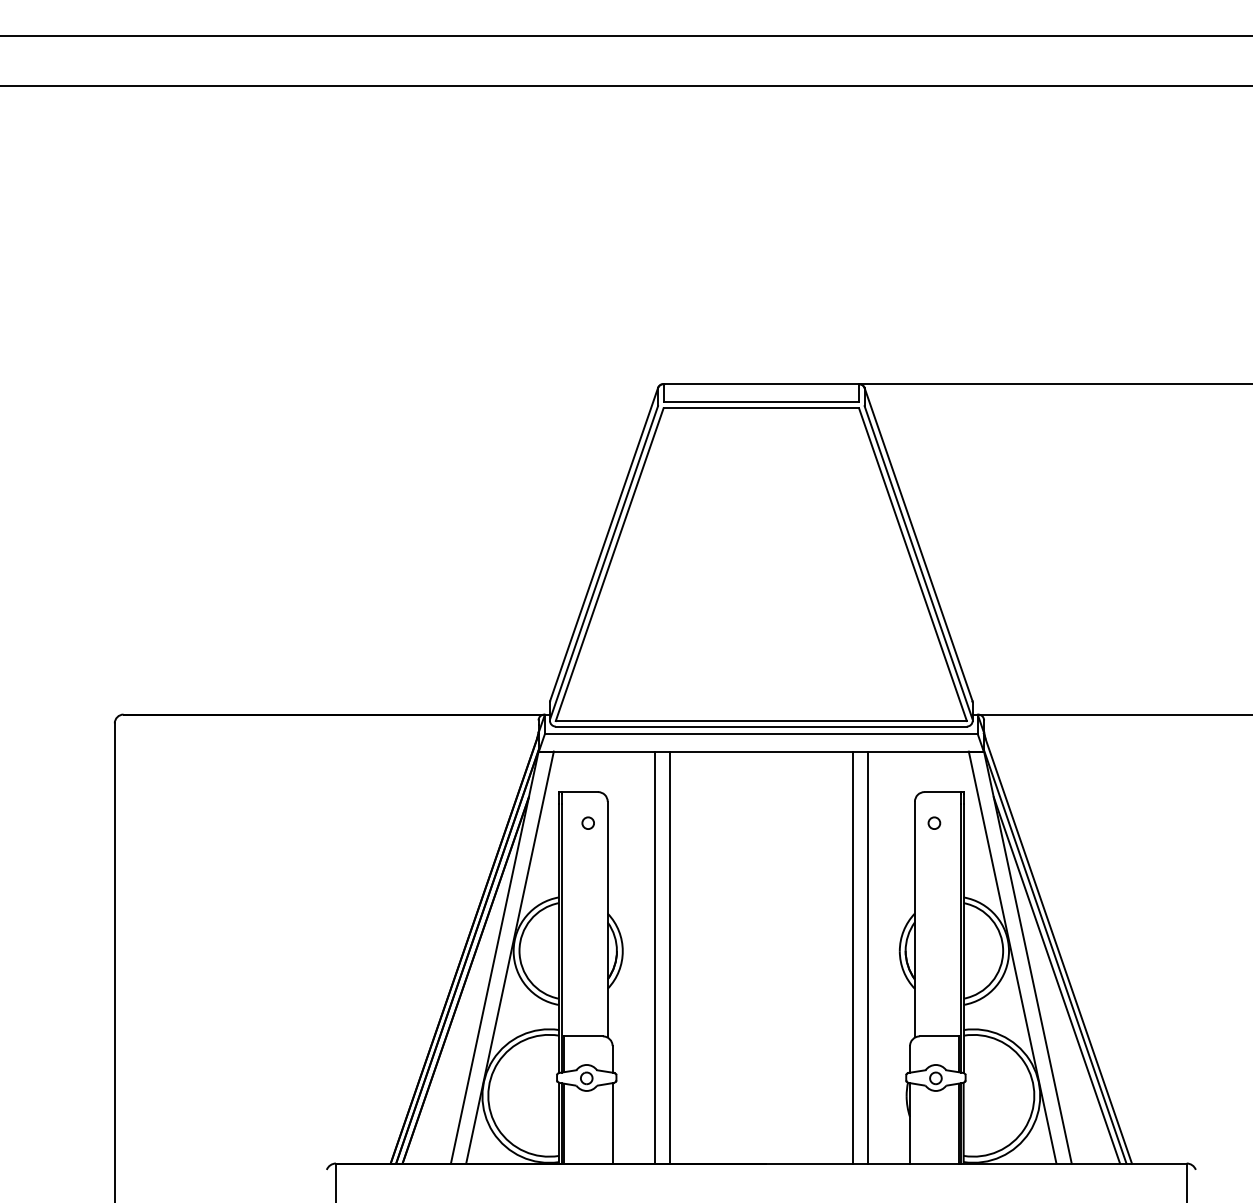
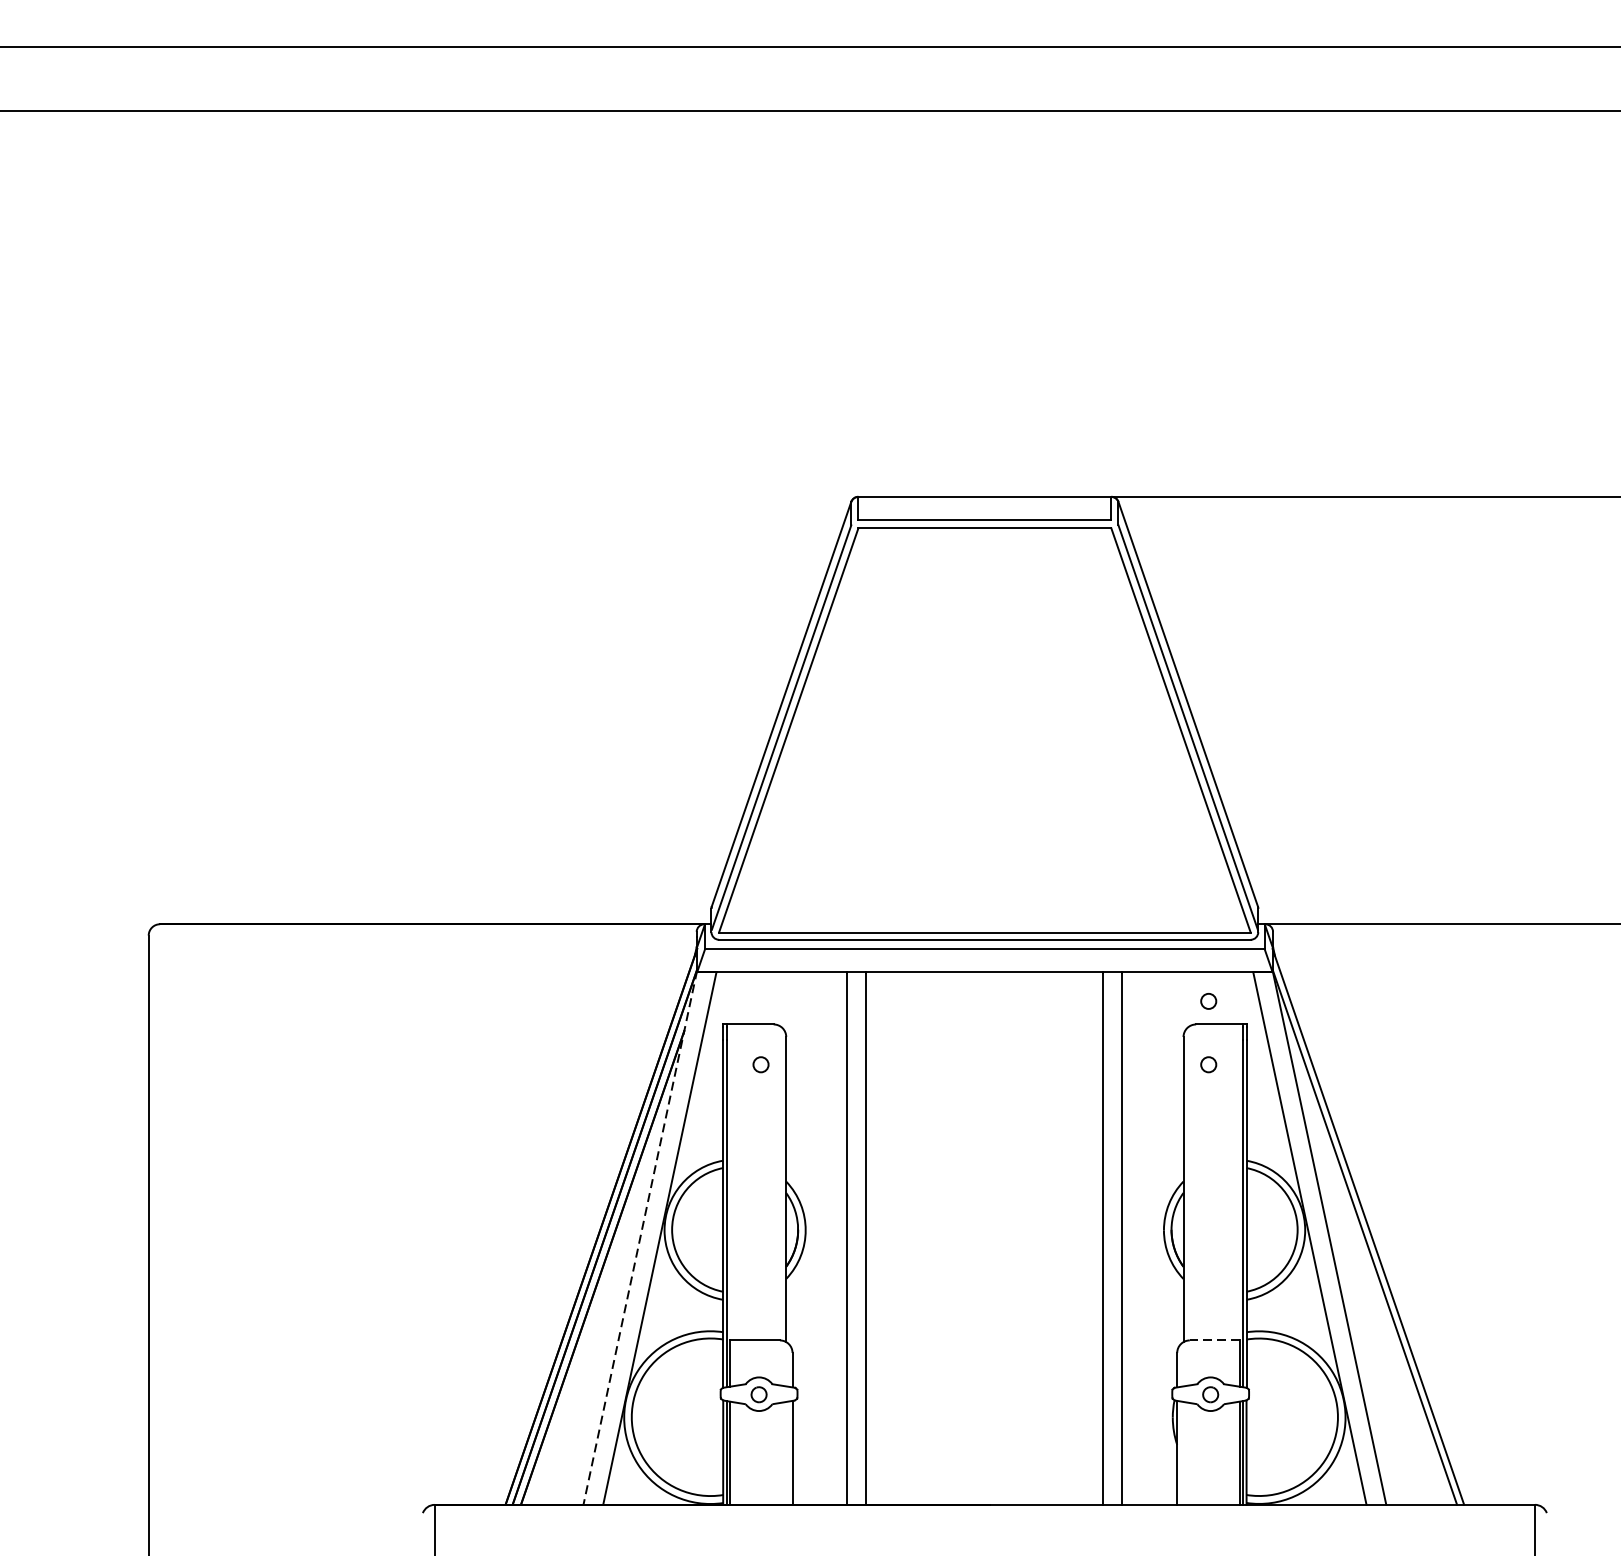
circle: (934, 773) -> (1208, 1000), added
line: (494, 957) -> (639, 1238), solid -> dashed
line: (1056, 980) -> (1366, 1268), removed
line: (939, 1036) -> (1215, 1340), solid -> dashed

